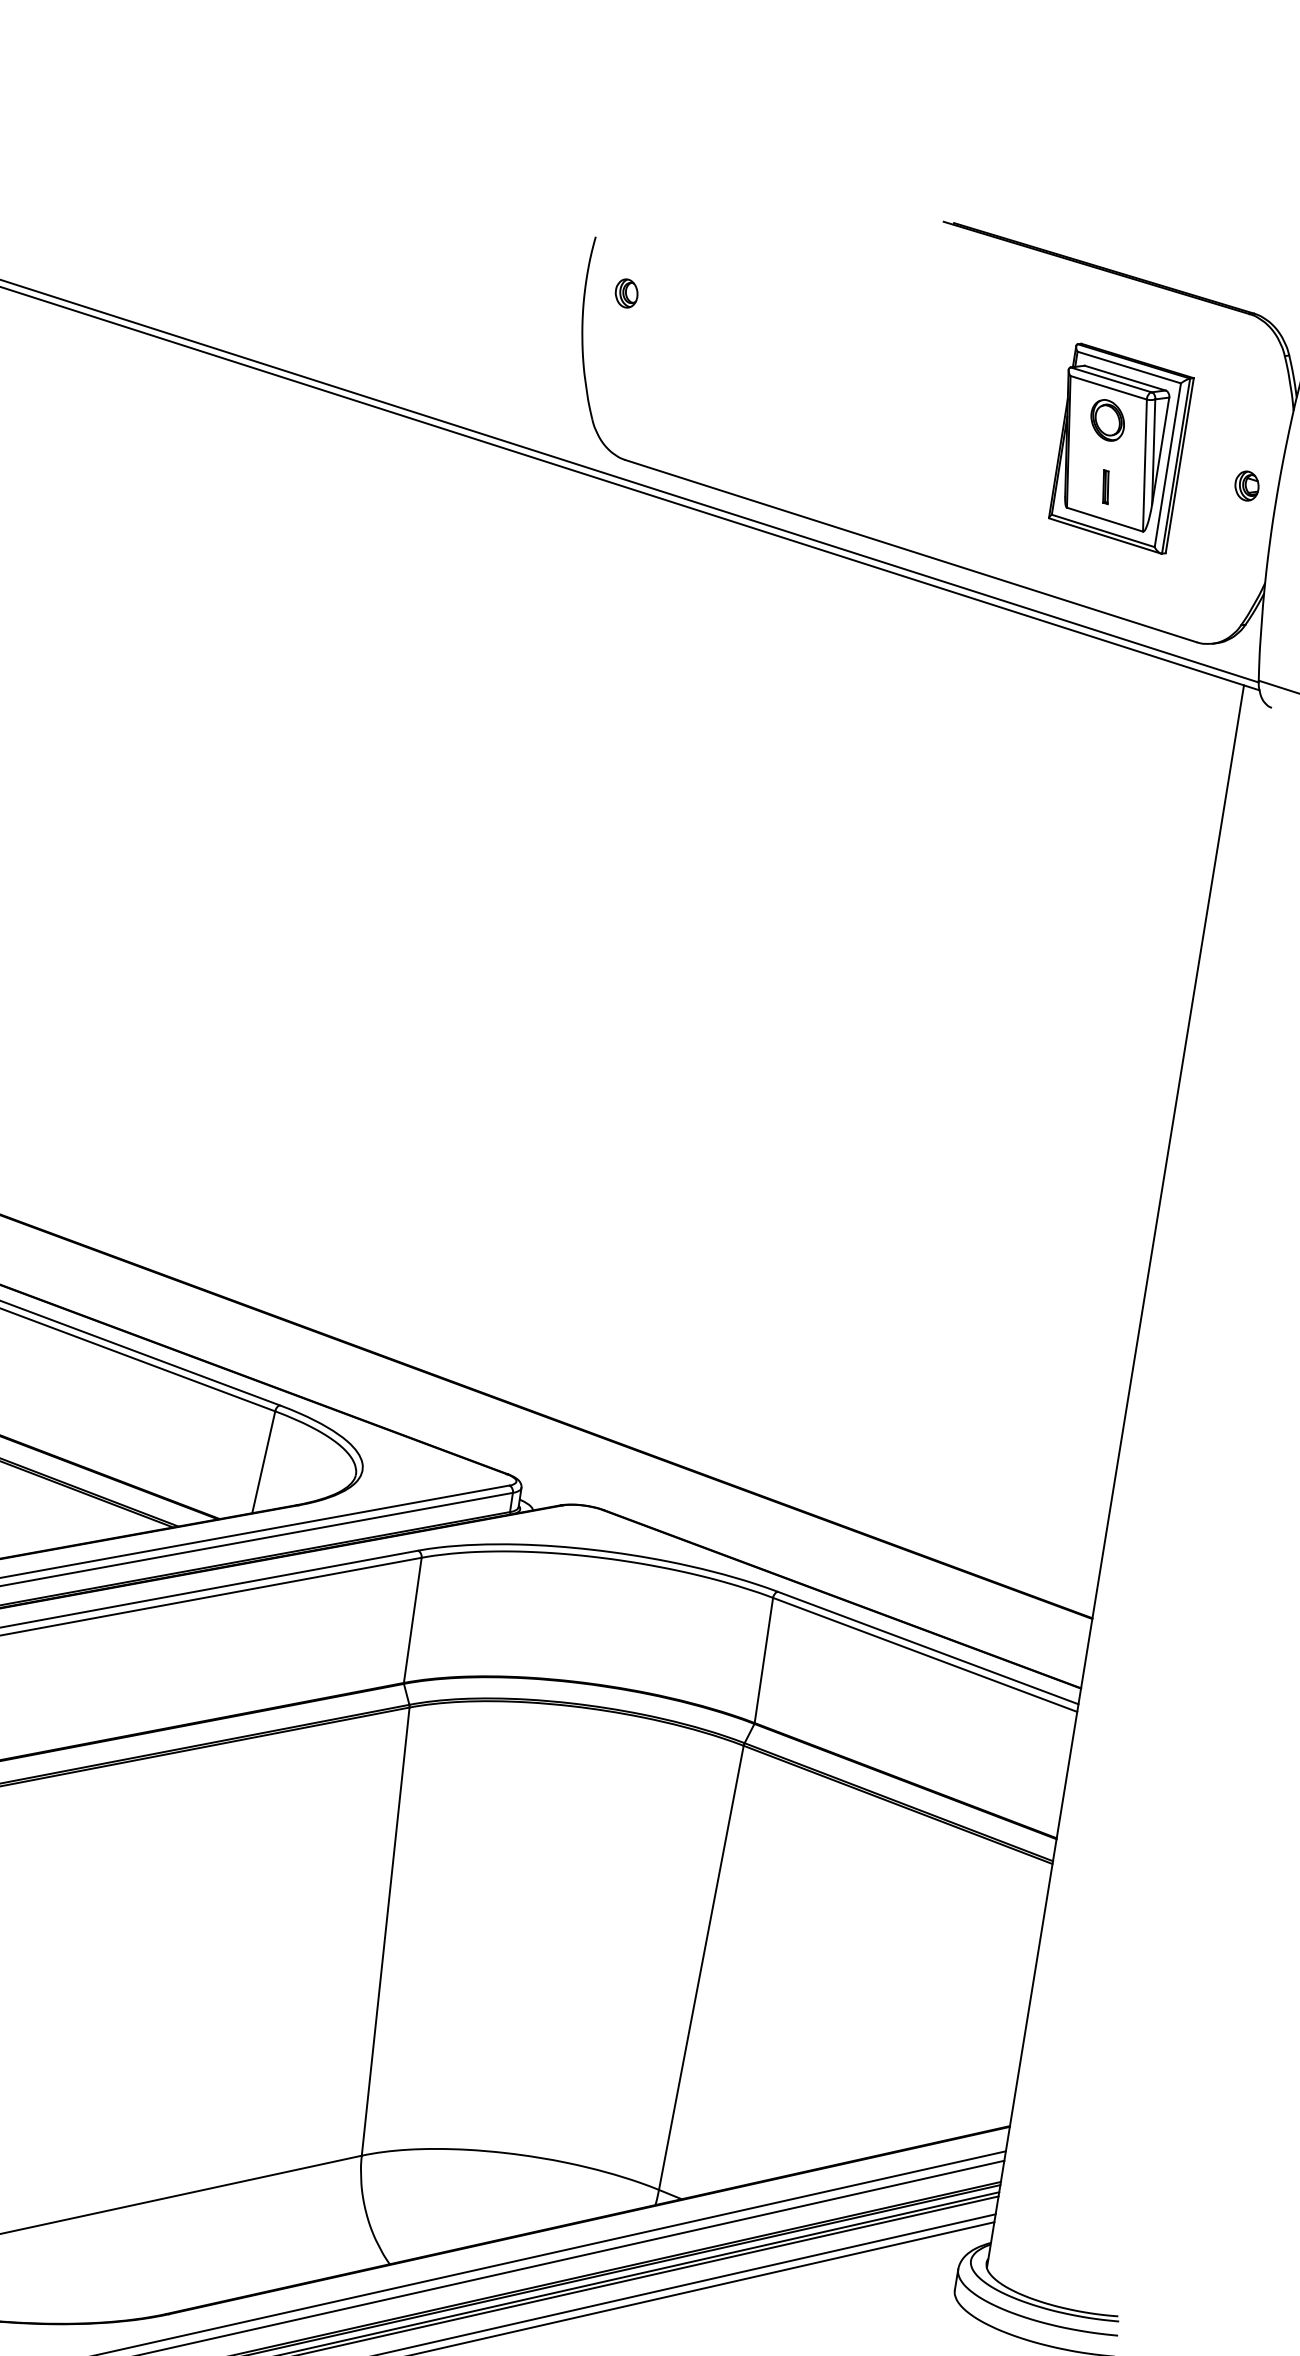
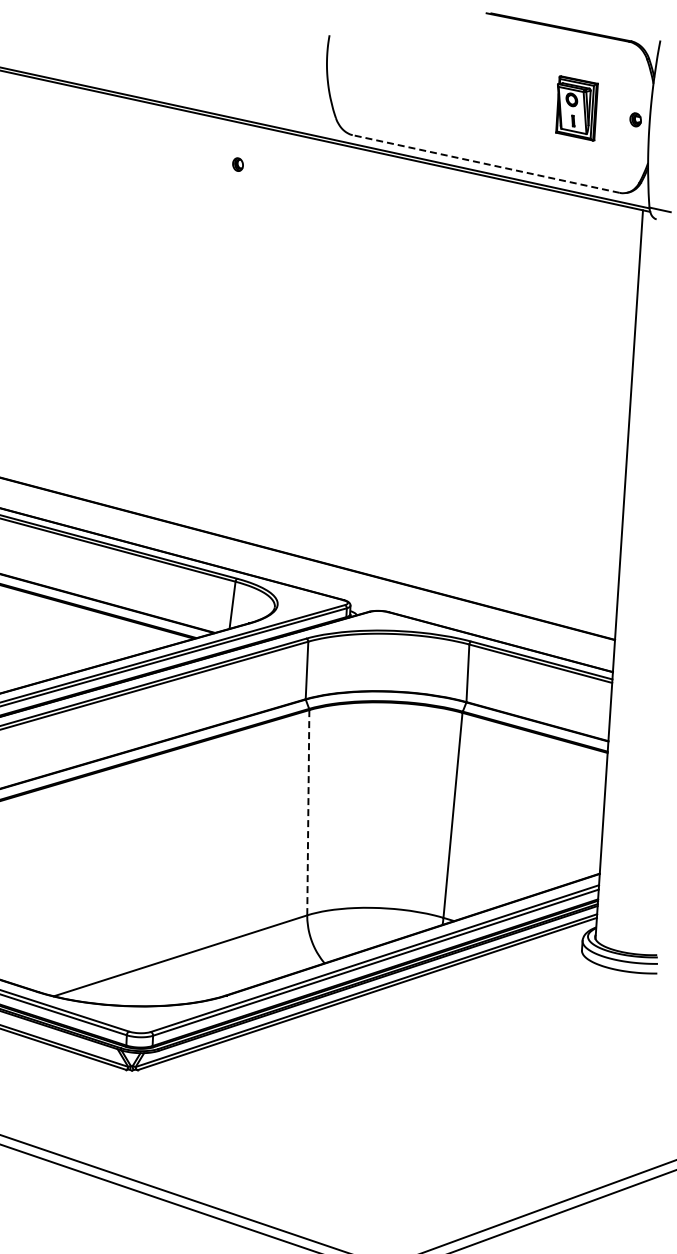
part: (625, 293) -> (237, 164), moved
part: (1120, 448) -> (576, 108), size x0.7
line: (911, 552) -> (486, 164), solid -> dashed
line: (386, 1931) -> (308, 812), solid -> dashed

